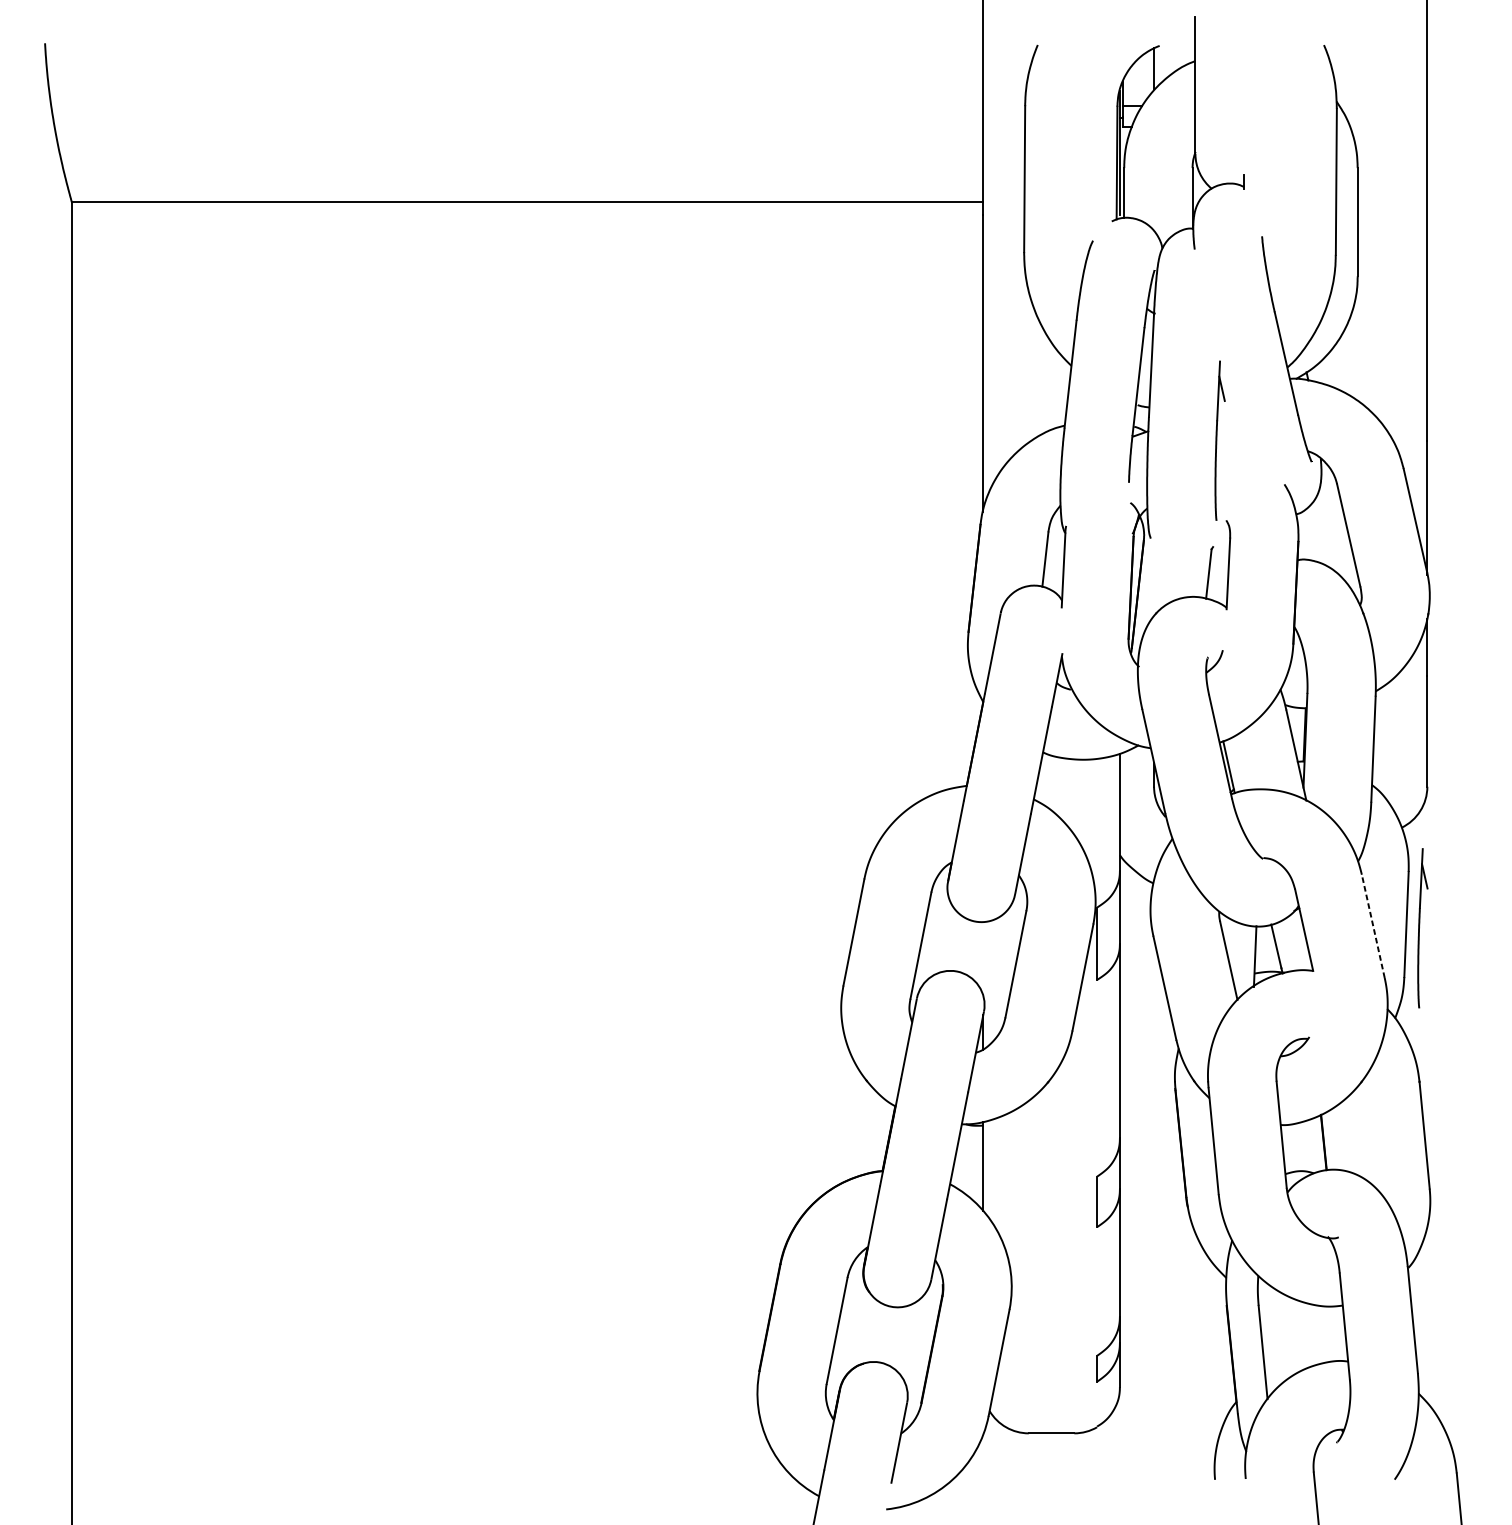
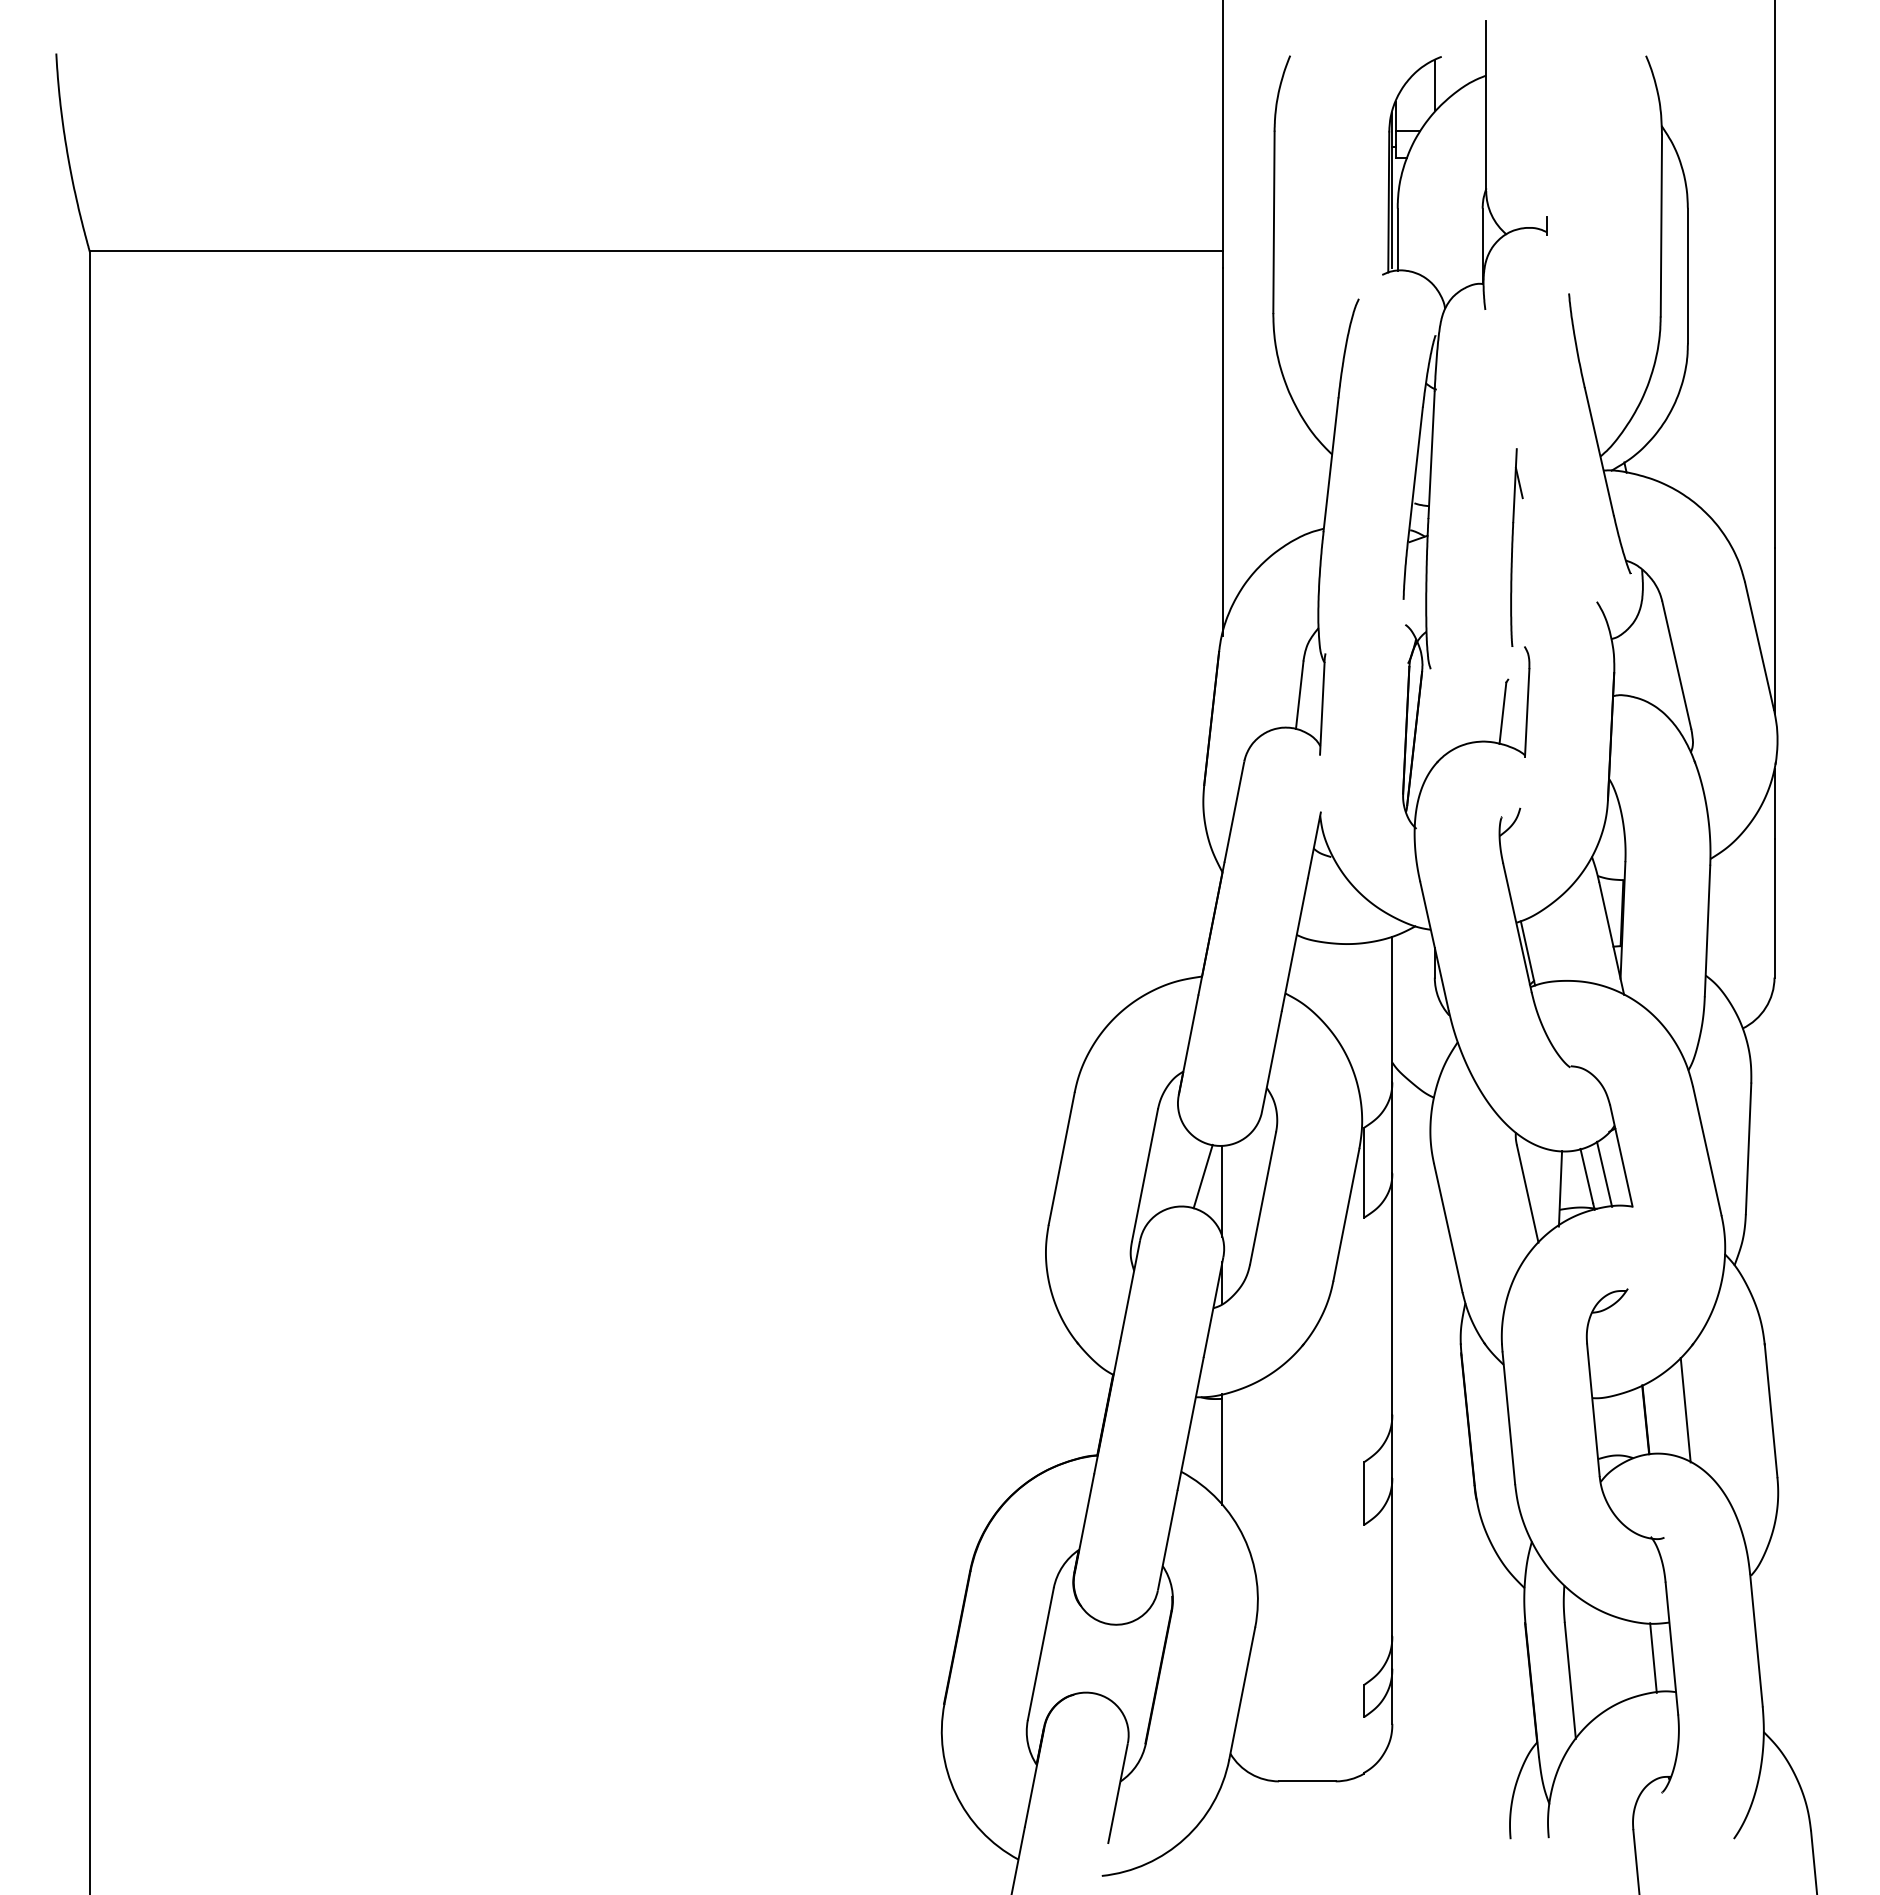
line: (1373, 926) -> (1707, 1151), dashed -> solid
part: (1422, 928) -> (1768, 1153), removed
line: (1290, 944) -> (1604, 1173), added
line: (967, 946) -> (1202, 1176), added
line: (983, 958) -> (1222, 1191), added
line: (1355, 1134) -> (1685, 1410), added
line: (1330, 1333) -> (1653, 1657), added

